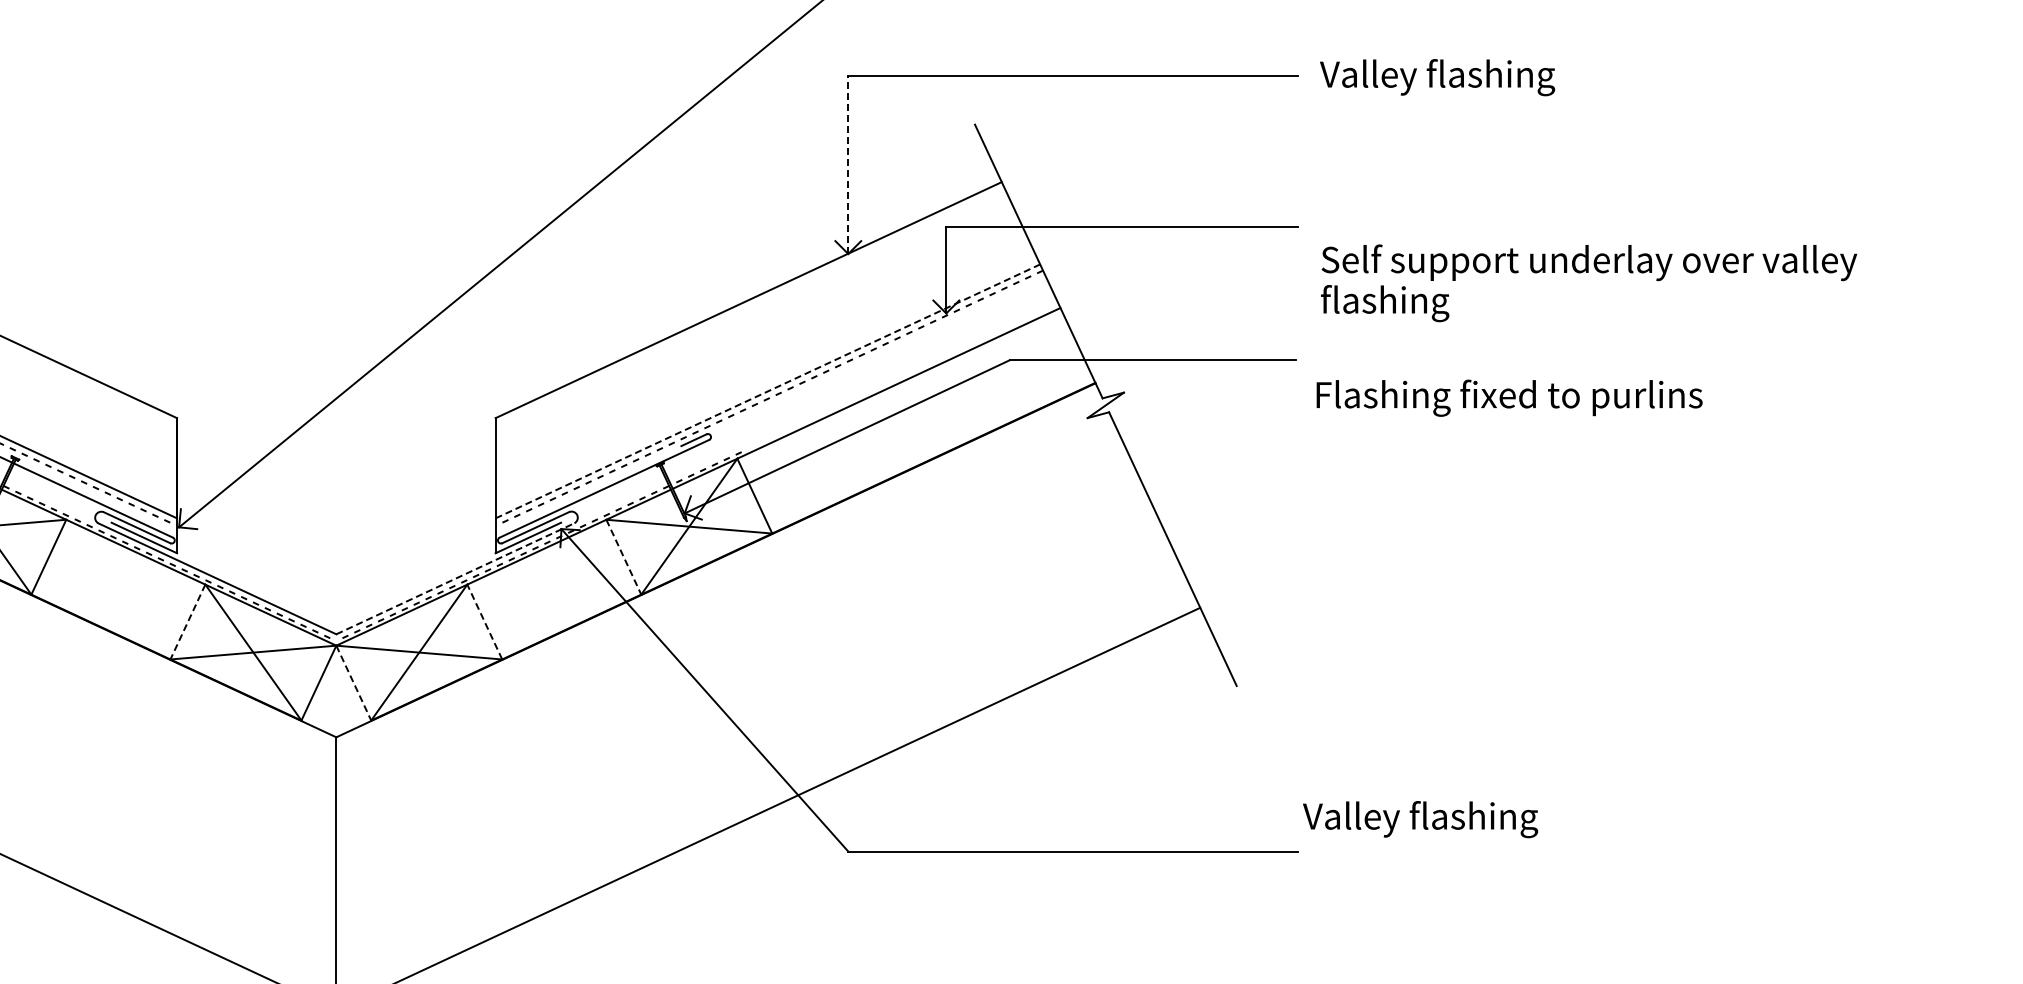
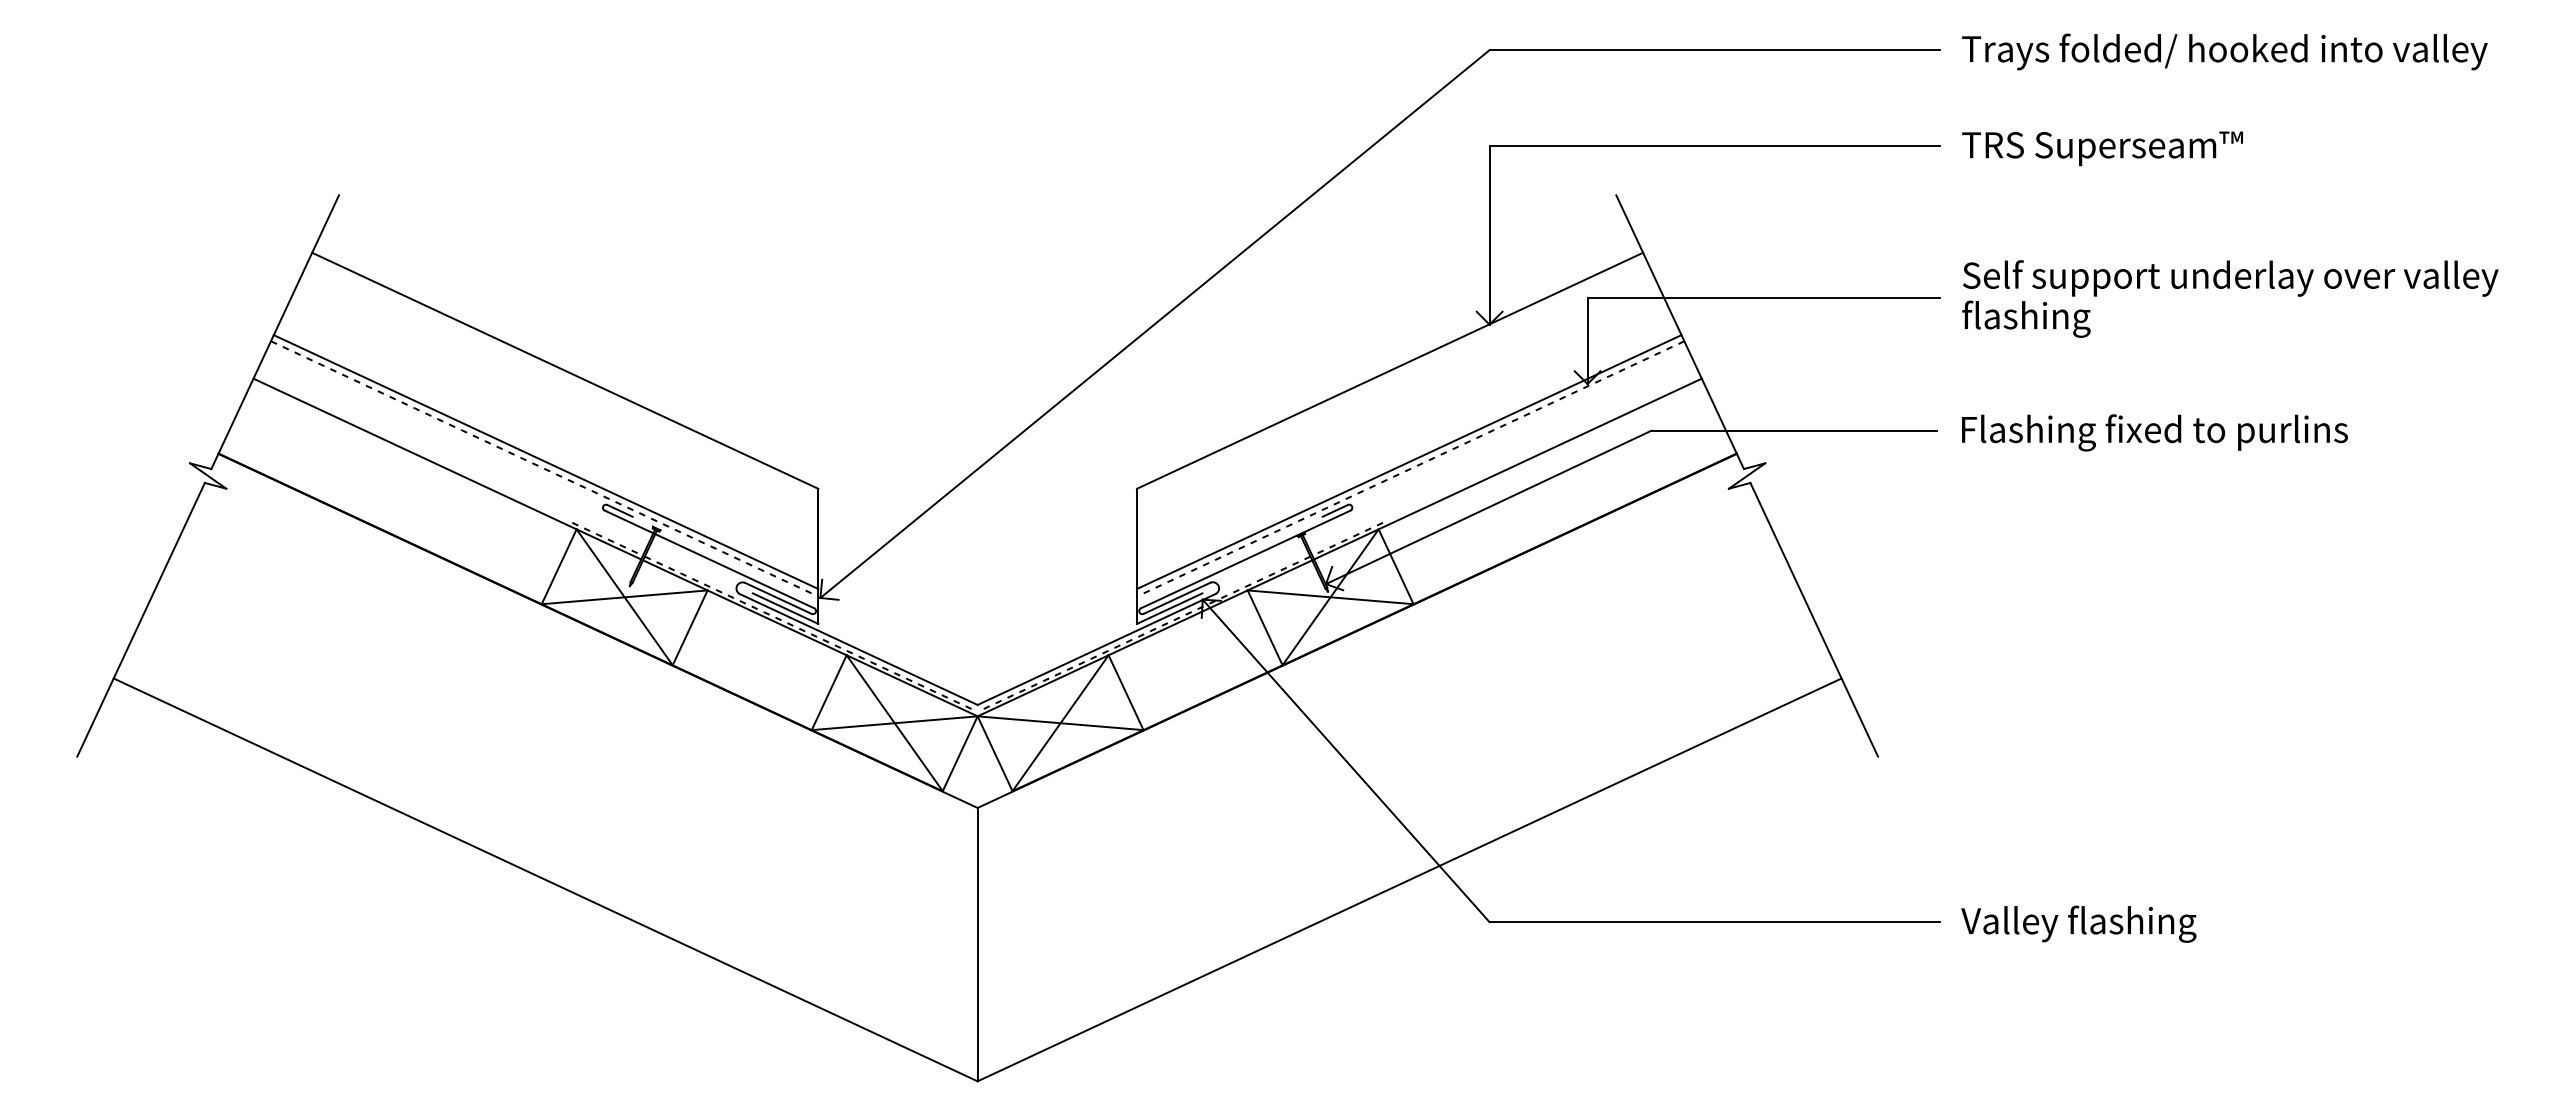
text: (1460, 76) -> (2101, 147), Valley flashing -> TRS Superseam™
line: (848, 163) -> (1489, 234), dashed -> solid
text: (1589, 282) -> (2230, 298), moved
line: (768, 390) -> (1409, 461), dashed -> solid
text: (1509, 397) -> (2154, 432), moved
line: (624, 557) -> (1265, 628), dashed -> solid
line: (456, 578) -> (1097, 649), dashed -> solid
line: (484, 621) -> (1125, 692), dashed -> solid
line: (188, 622) -> (829, 693), dashed -> solid
line: (354, 683) -> (995, 754), dashed -> solid
text: (1420, 818) -> (2078, 923), moved

